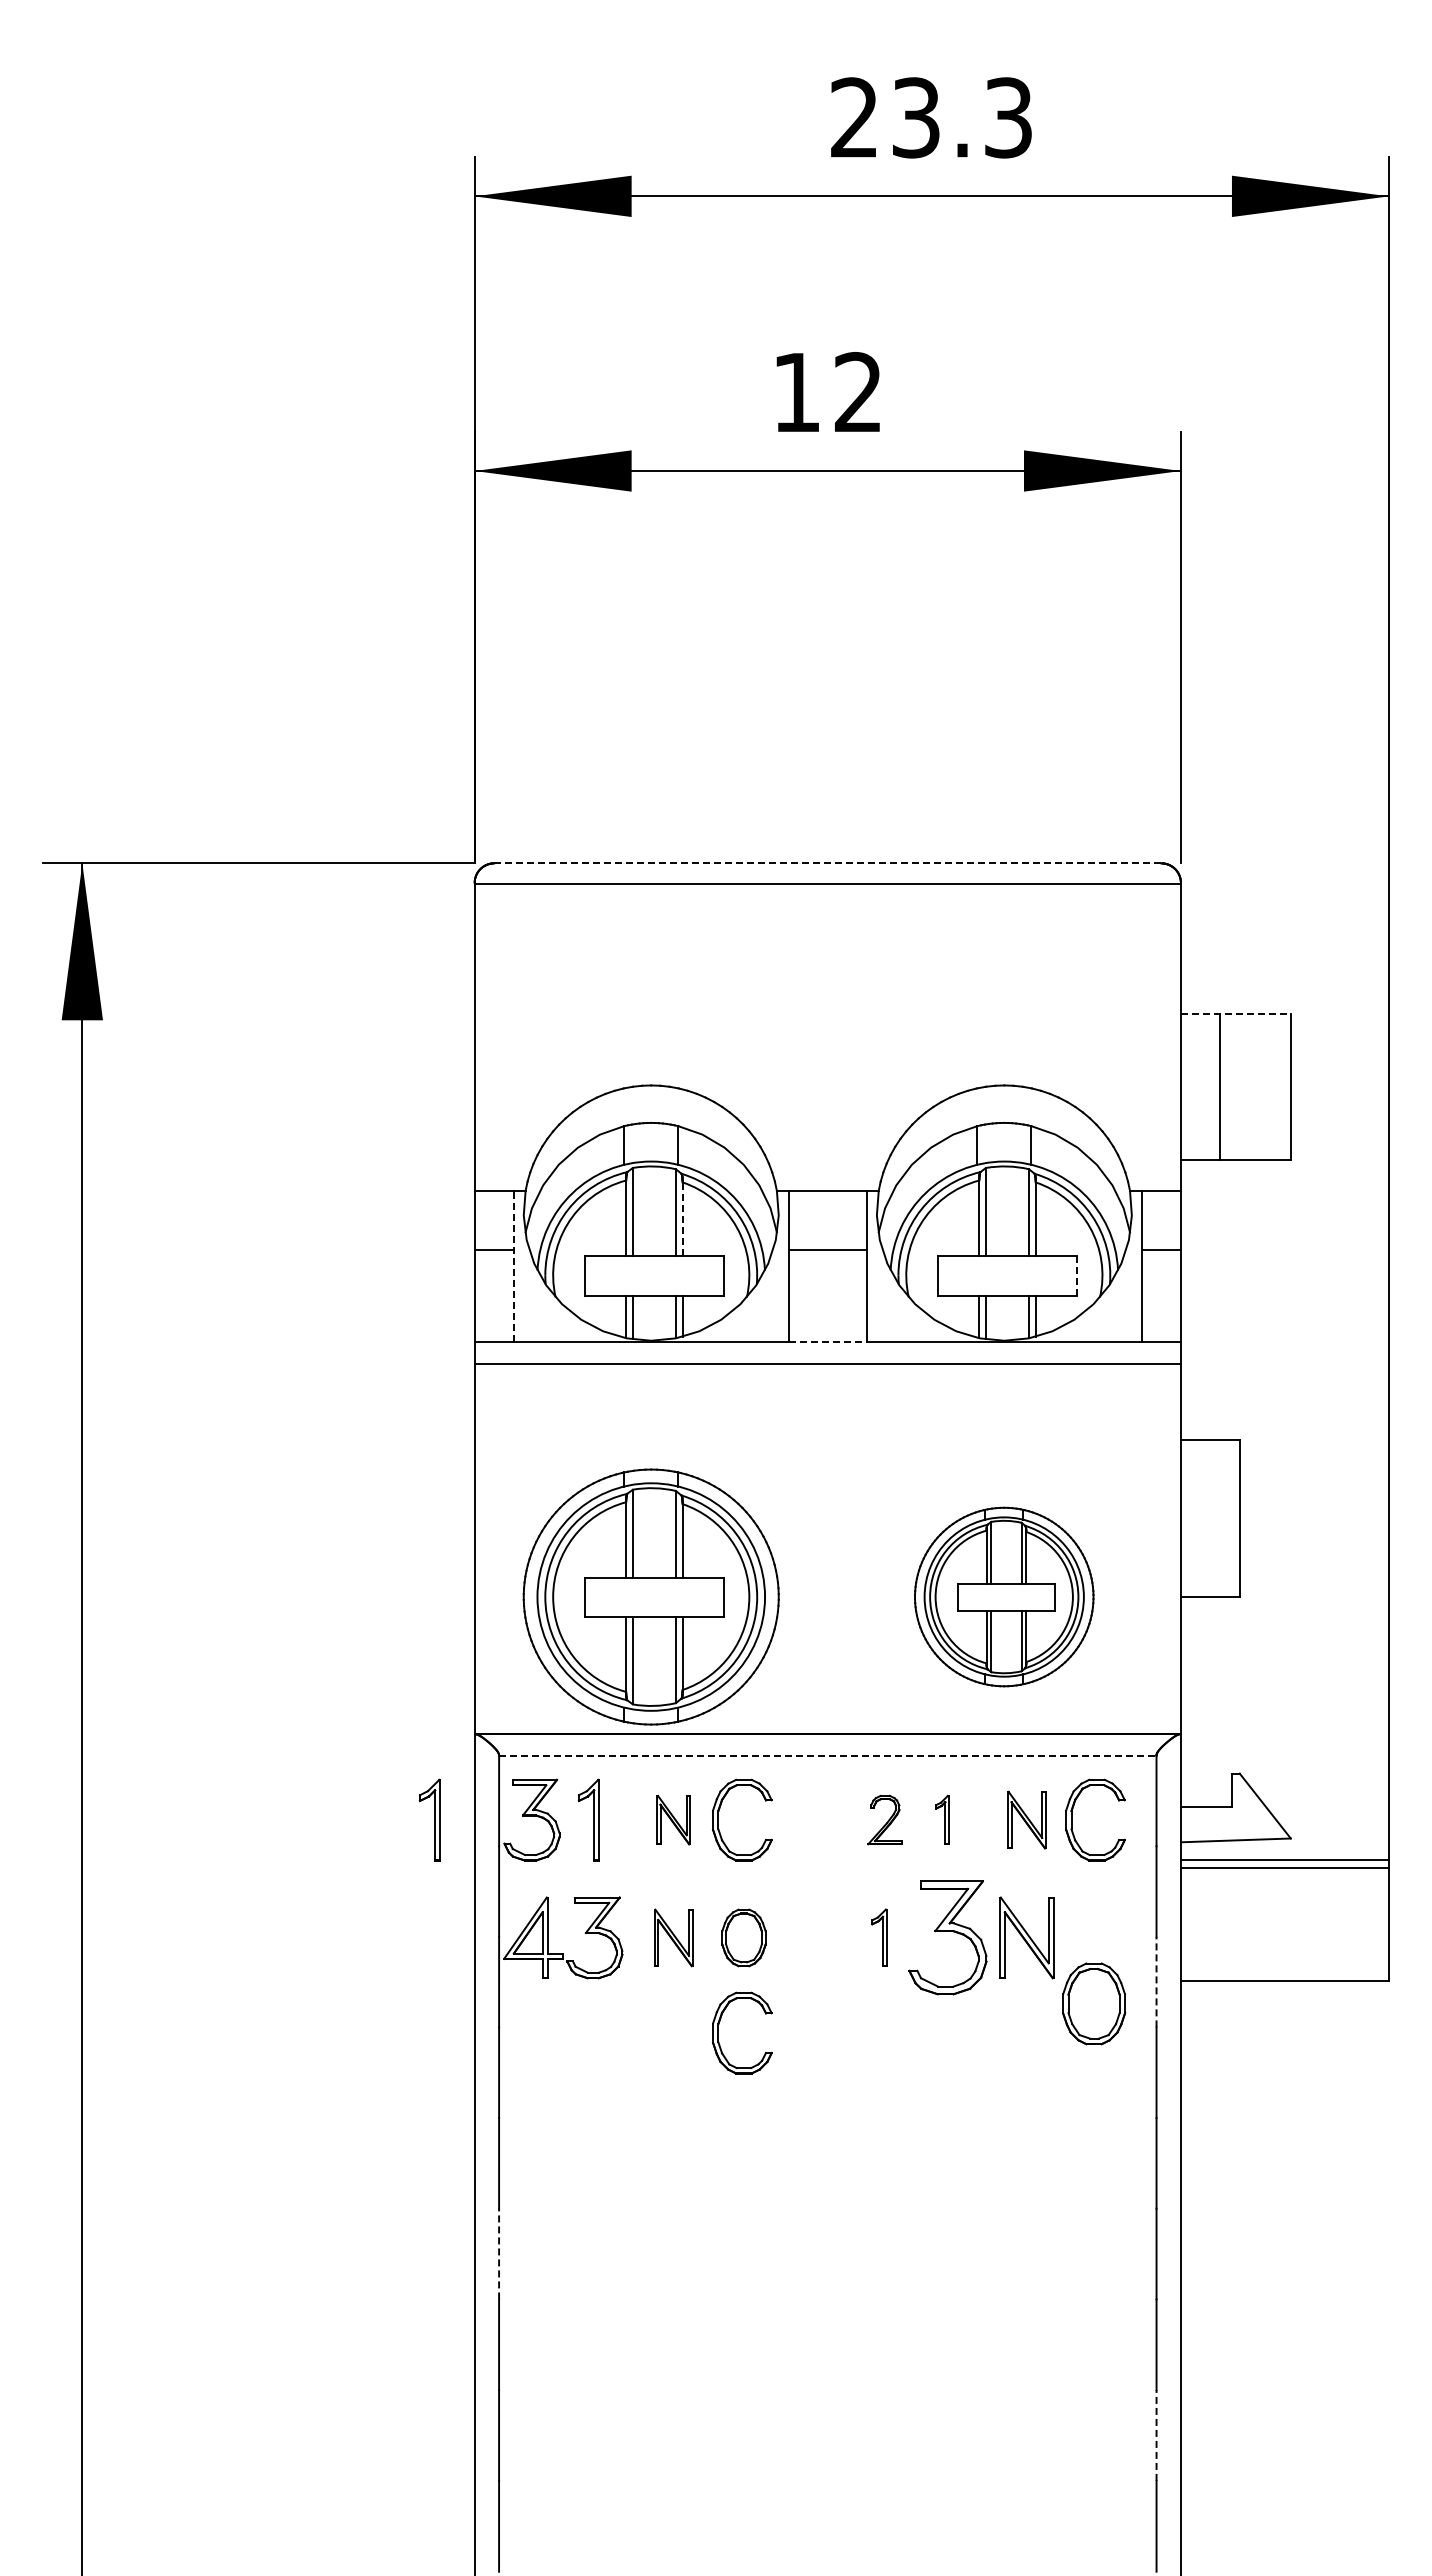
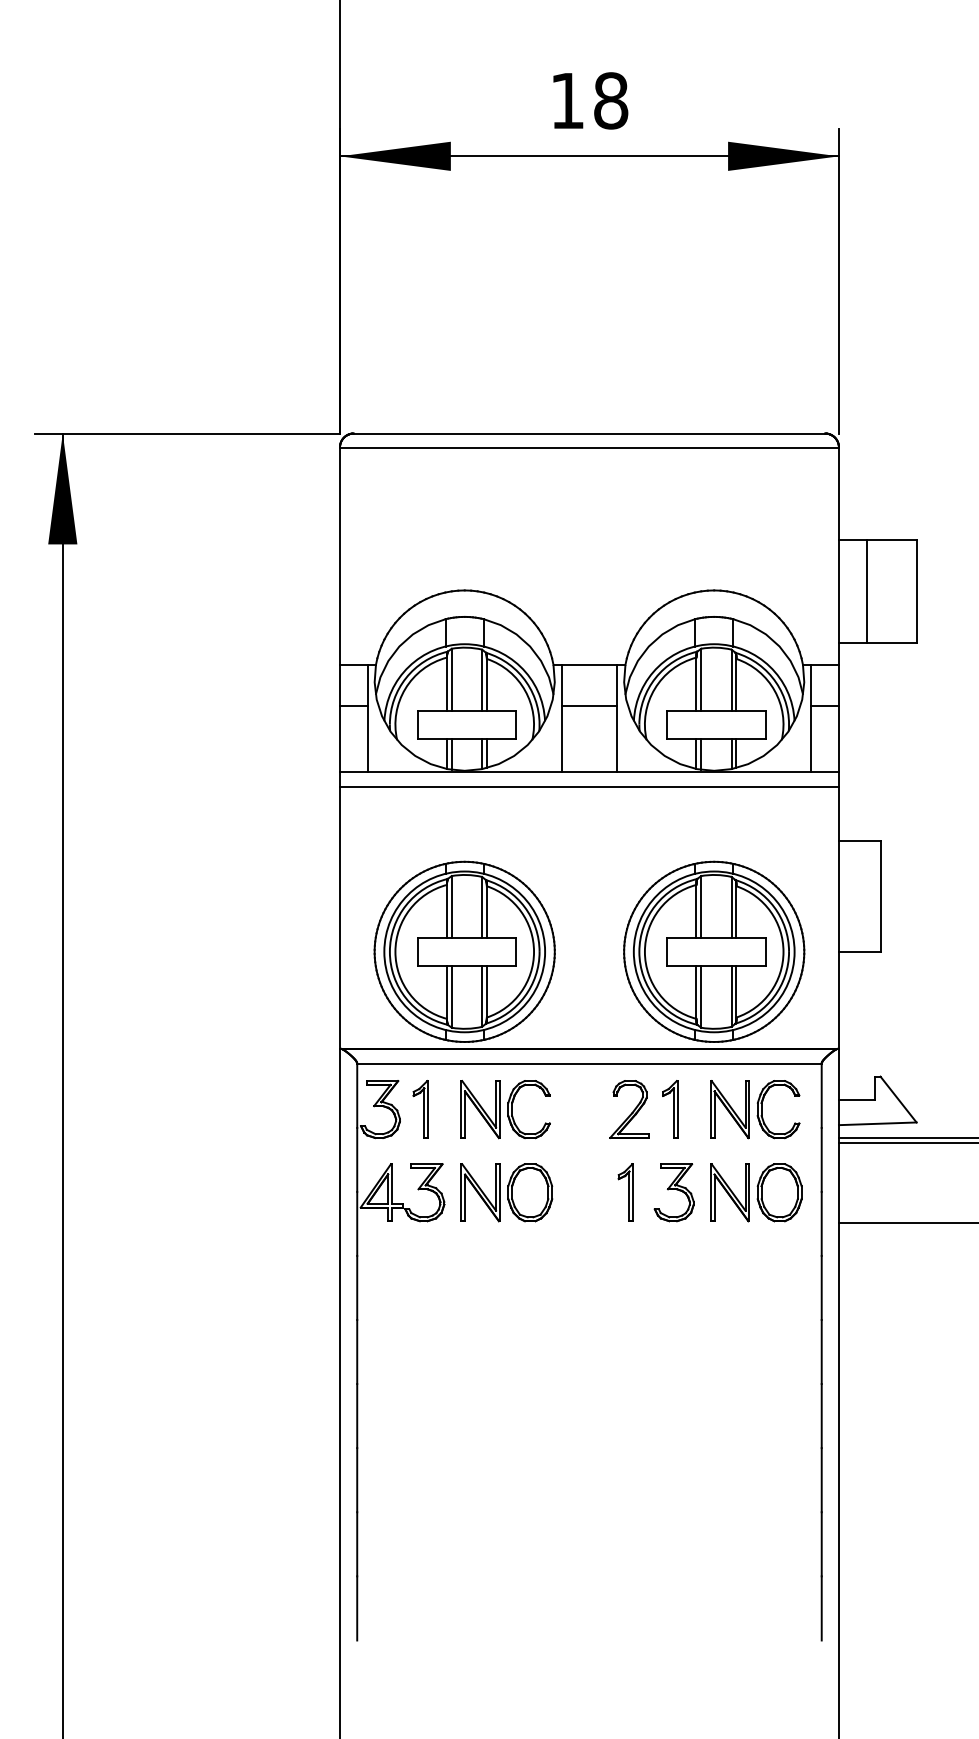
text: (858, 392) -> (611, 100), 12 -> 18
line: (828, 863) -> (589, 433), dashed -> solid
line: (1235, 1014) -> (877, 540), dashed -> solid
line: (682, 1219) -> (486, 685), dashed -> solid
line: (513, 1266) -> (367, 718), dashed -> solid
line: (1076, 1275) -> (765, 724), dashed -> solid
line: (828, 1341) -> (589, 771), dashed -> solid
part: (1003, 1596) -> (713, 951), size x1.43
line: (827, 1755) -> (589, 1063), dashed -> solid
part: (429, 1819) -> (308, 1109), removed
part: (673, 1819) -> (480, 1109), size x1.67
part: (884, 1819) -> (629, 1109), size x1.67
part: (942, 1819) -> (670, 1109), size x1.67
part: (1026, 1819) -> (729, 1109), size x1.43
part: (673, 1937) -> (480, 1192), size x1.43
part: (743, 1937) -> (529, 1192), size x1.43
part: (879, 1937) -> (625, 1192), size x1.43
part: (947, 1937) -> (674, 1192), size x0.71
line: (1156, 1981) -> (821, 1223), dashed -> solid
part: (1094, 2003) -> (780, 1192), moved
part: (718, 2032) -> (512, 1259), removed
line: (499, 2253) -> (357, 1415), dashed -> solid
line: (1156, 2435) -> (821, 1544), dashed -> solid

